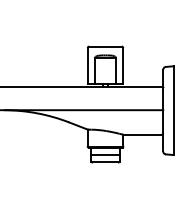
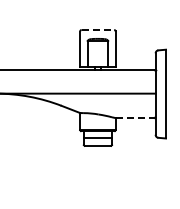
line: (106, 46) -> (98, 29), solid -> dashed
line: (142, 134) -> (134, 117), solid -> dashed

